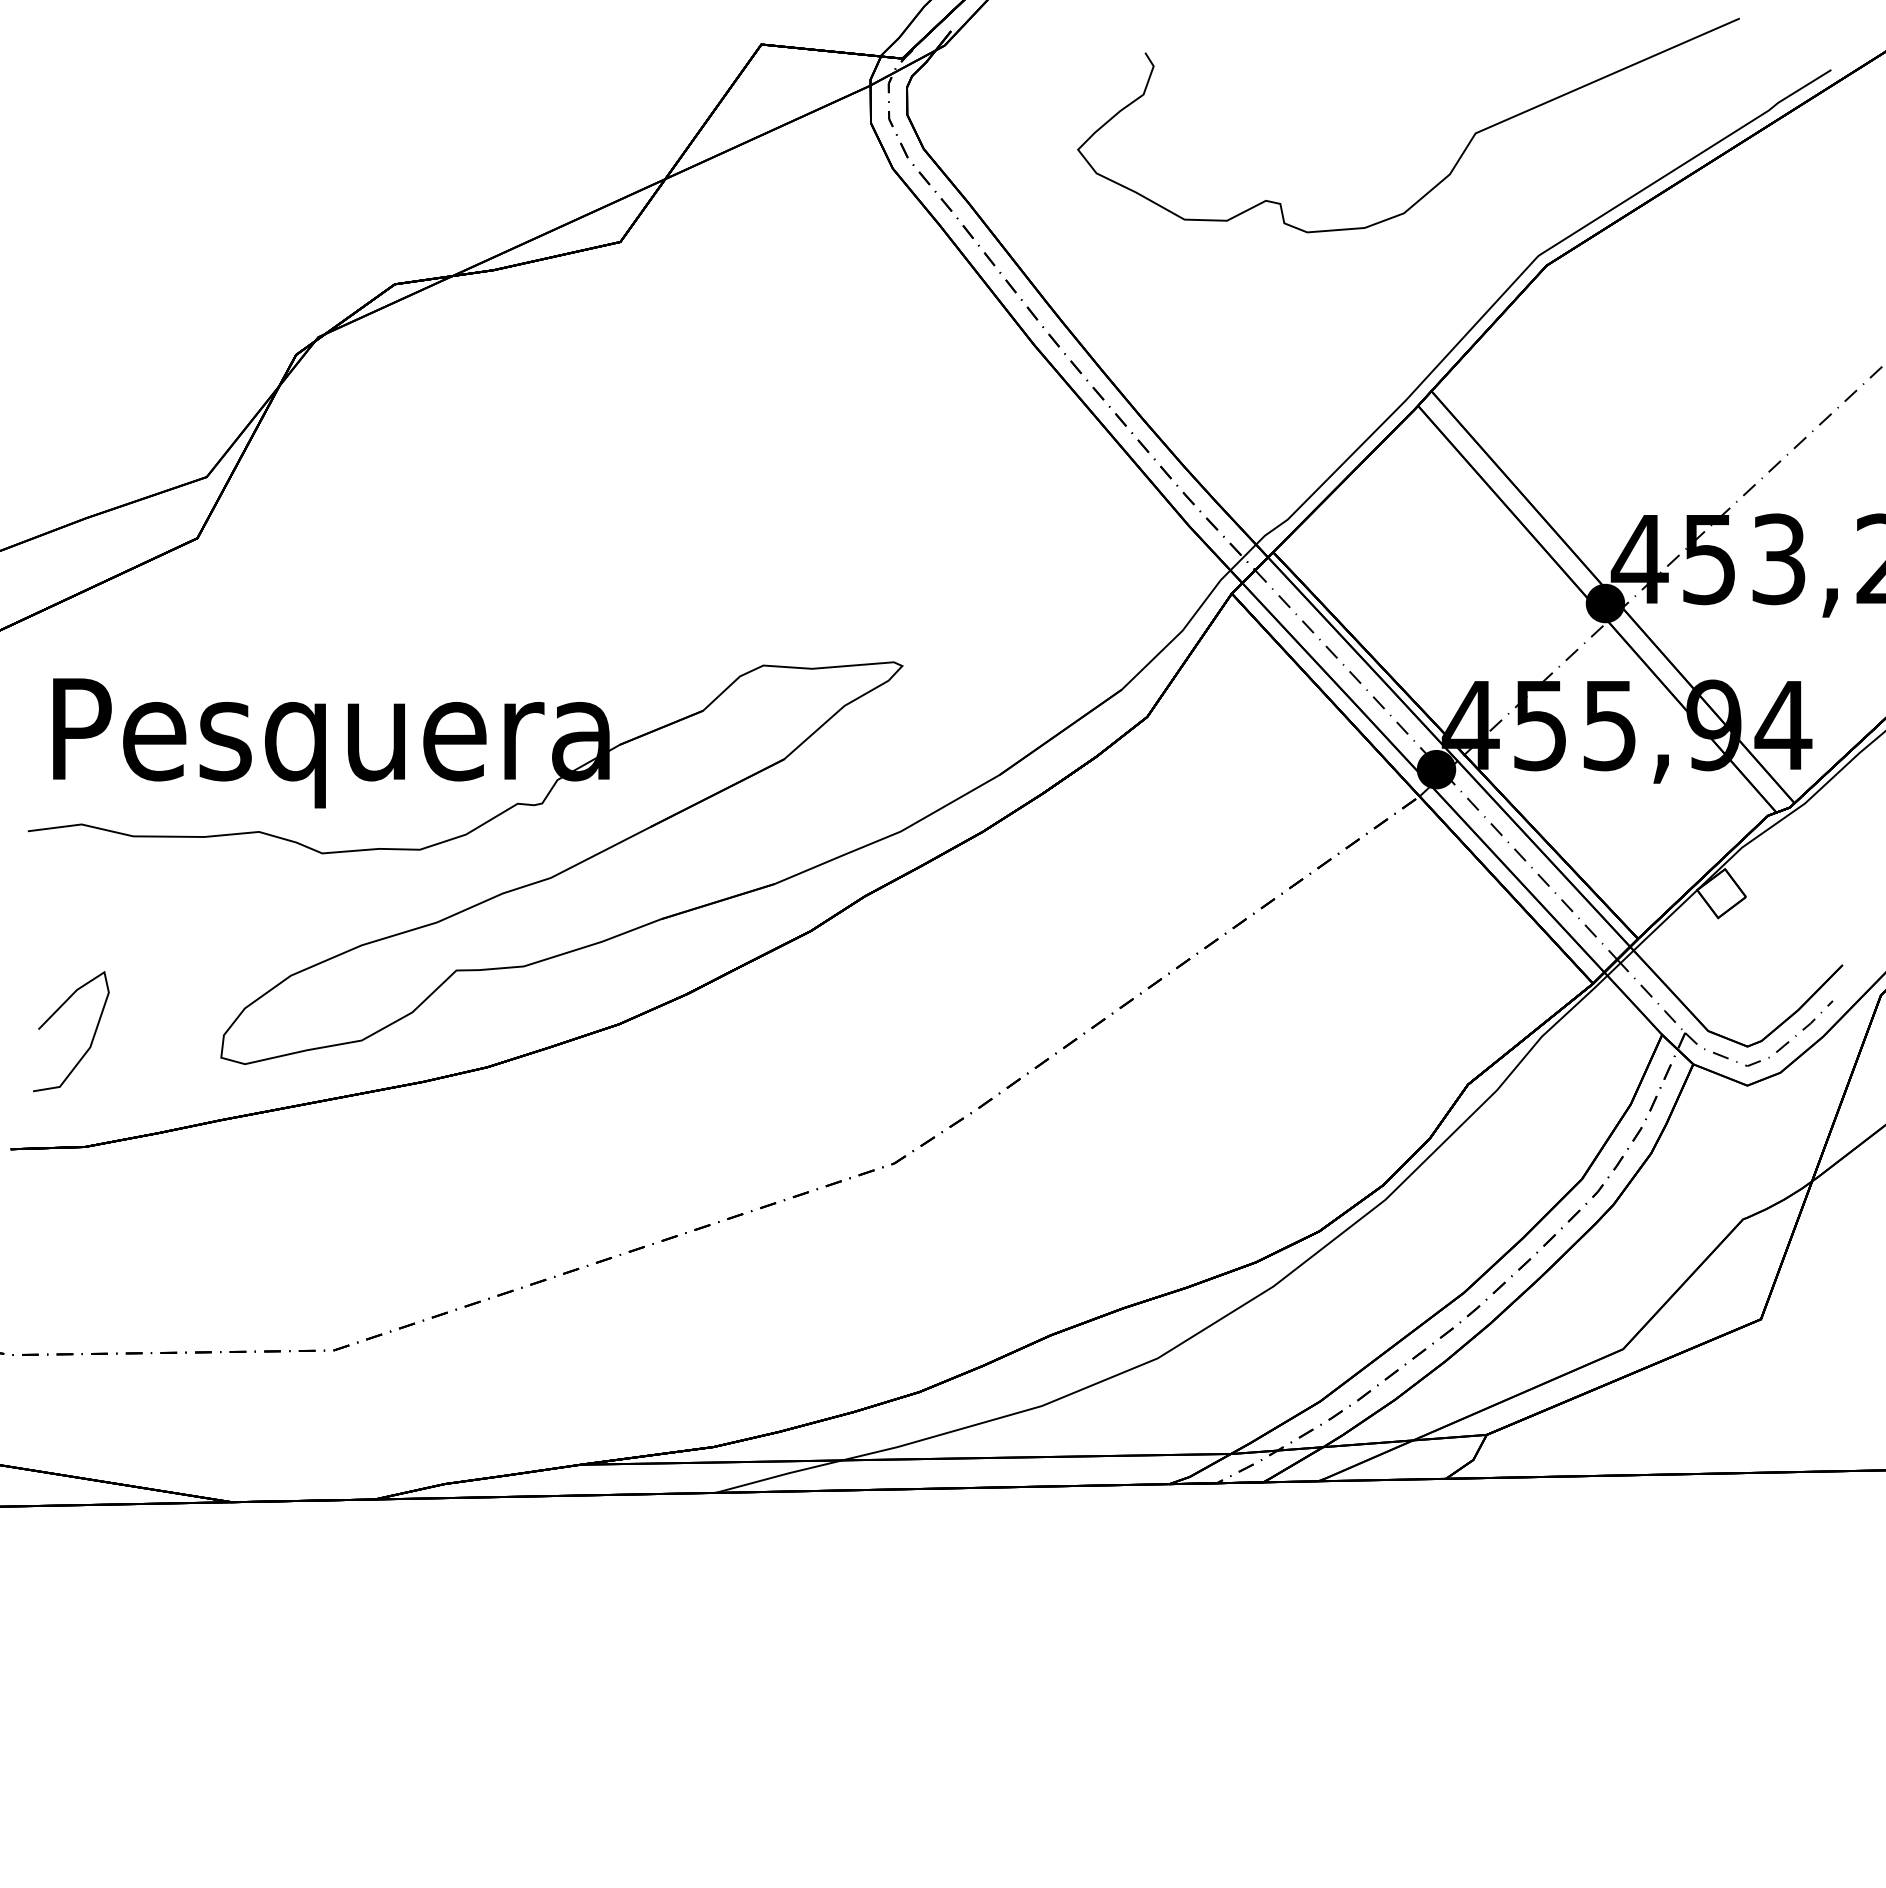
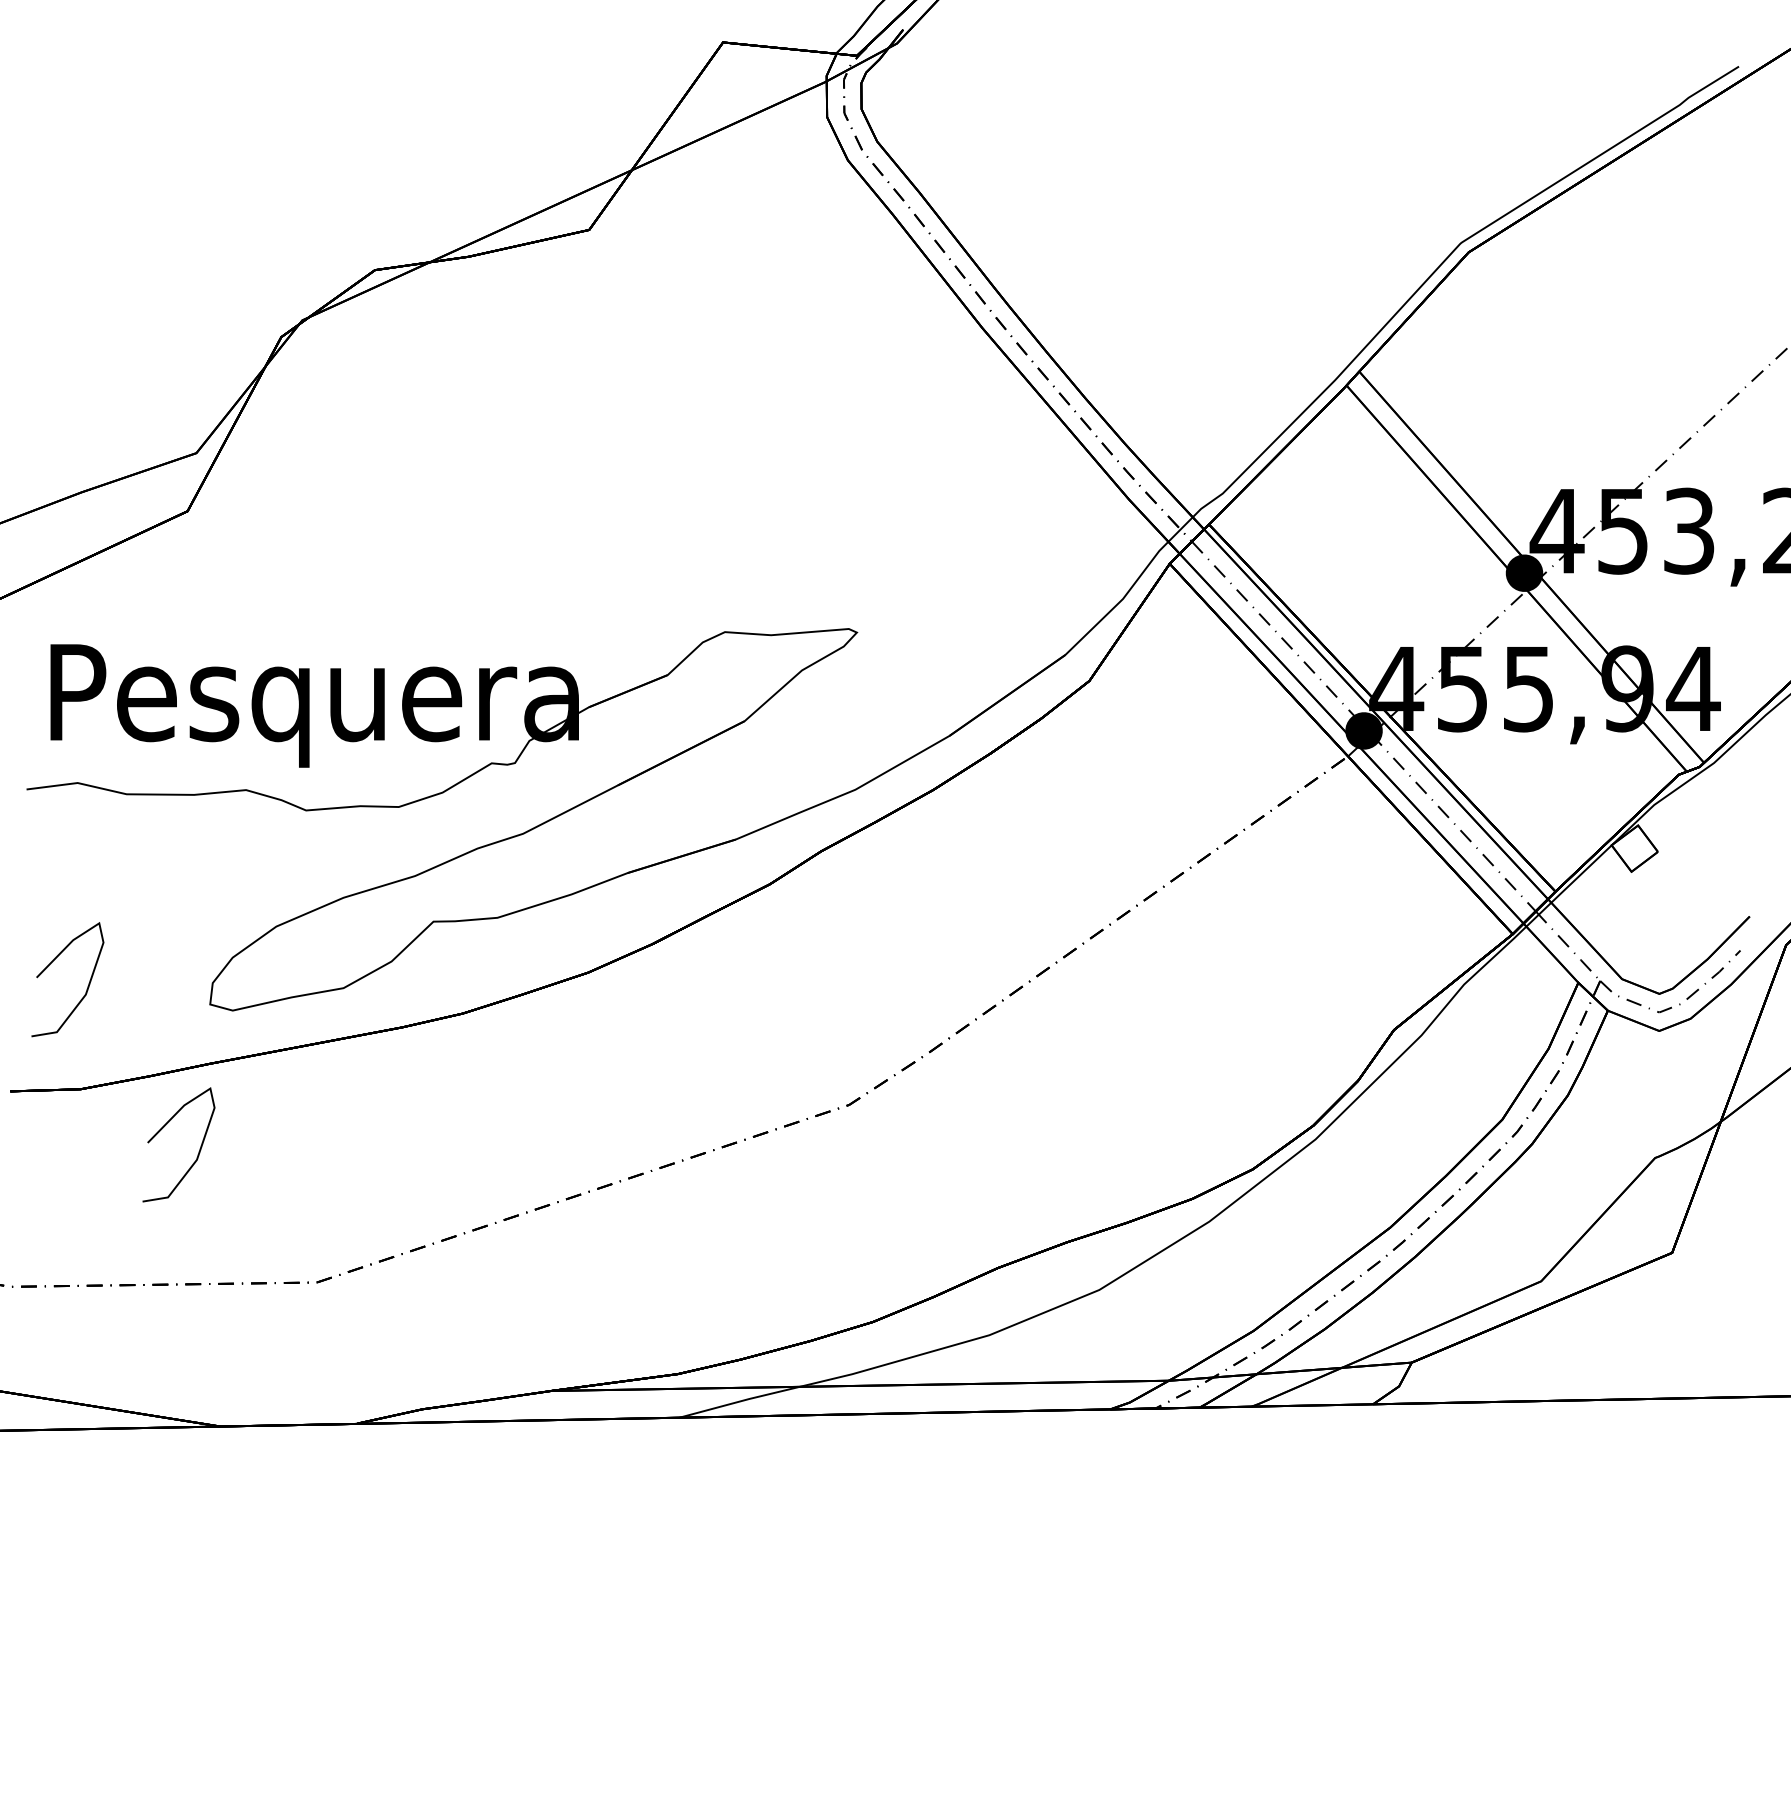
curve: (1458, 158) -> (1384, 150), removed
curve: (209, 1211) -> (199, 1150), added

